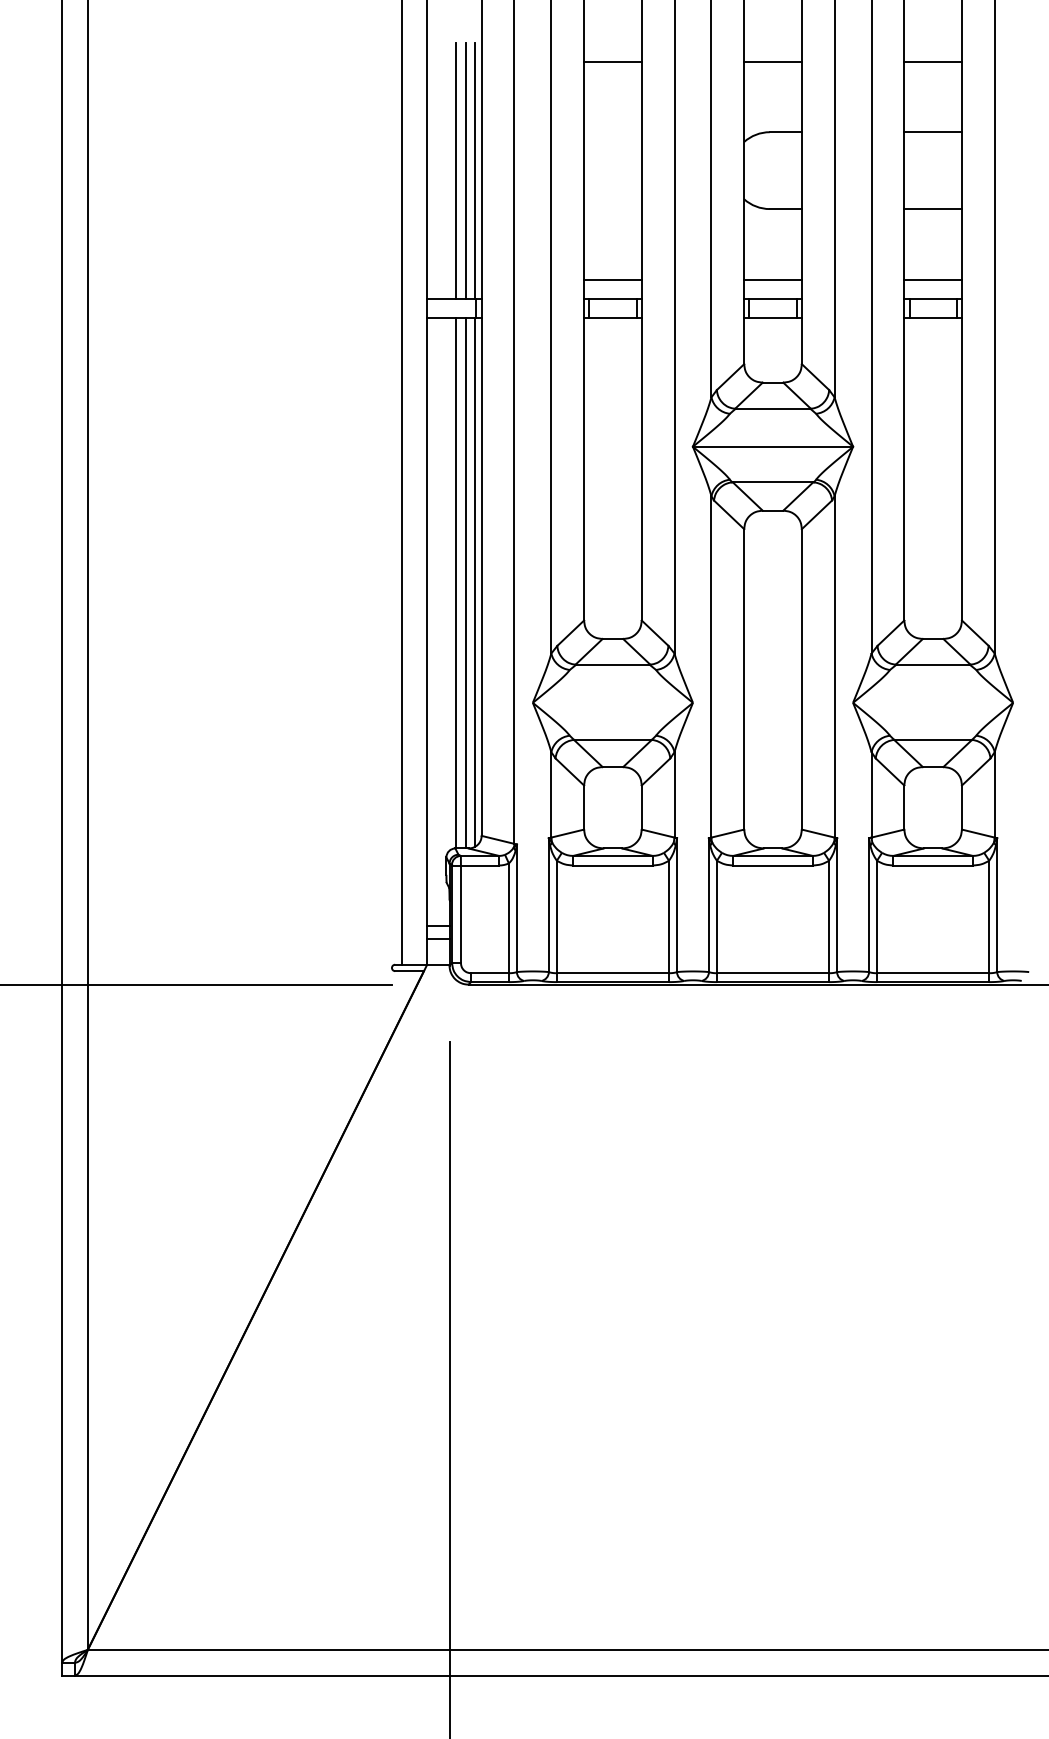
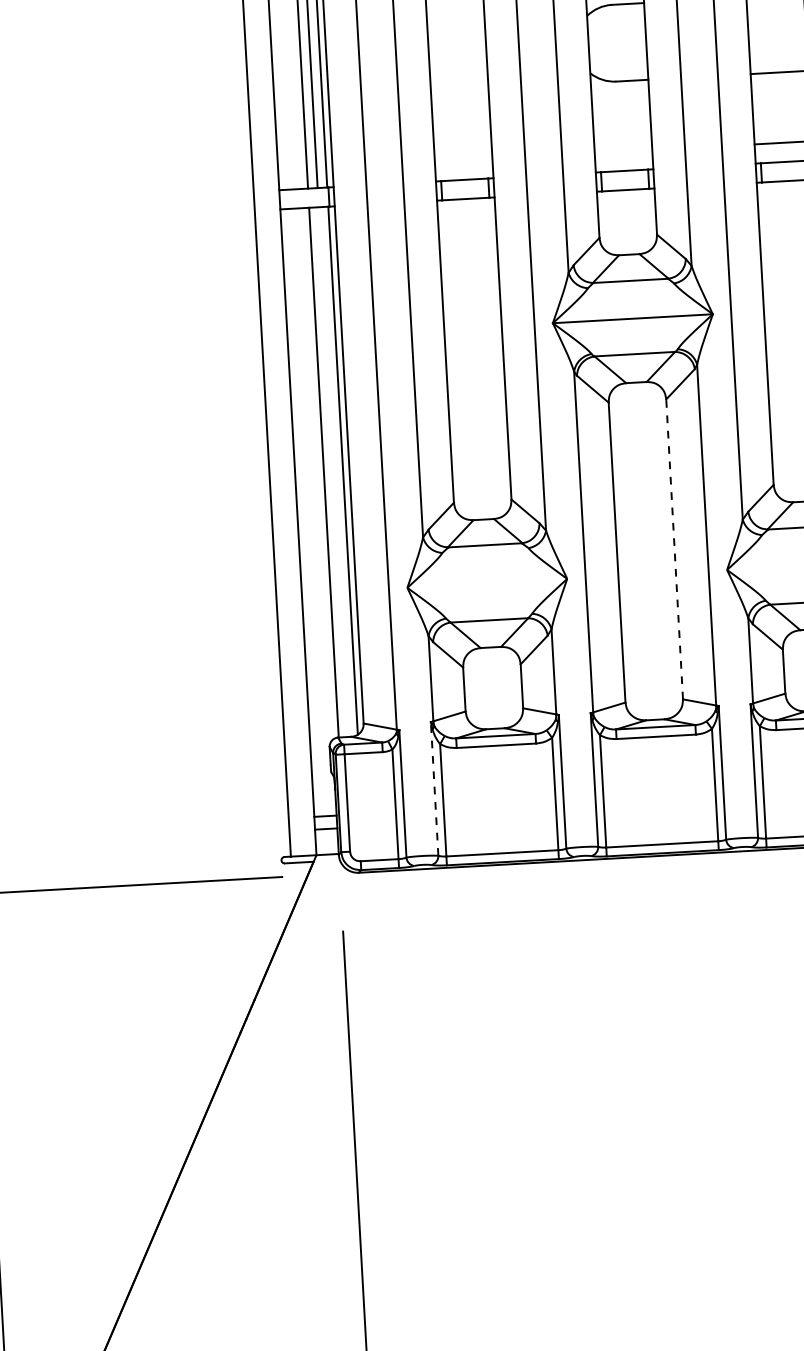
line: (612, 279) -> (463, 160), removed
line: (772, 279) -> (622, 151), removed
line: (465, 582) -> (333, 471), removed
line: (801, 678) -> (674, 548), solid -> dashed
line: (548, 905) -> (434, 789), solid -> dashed

